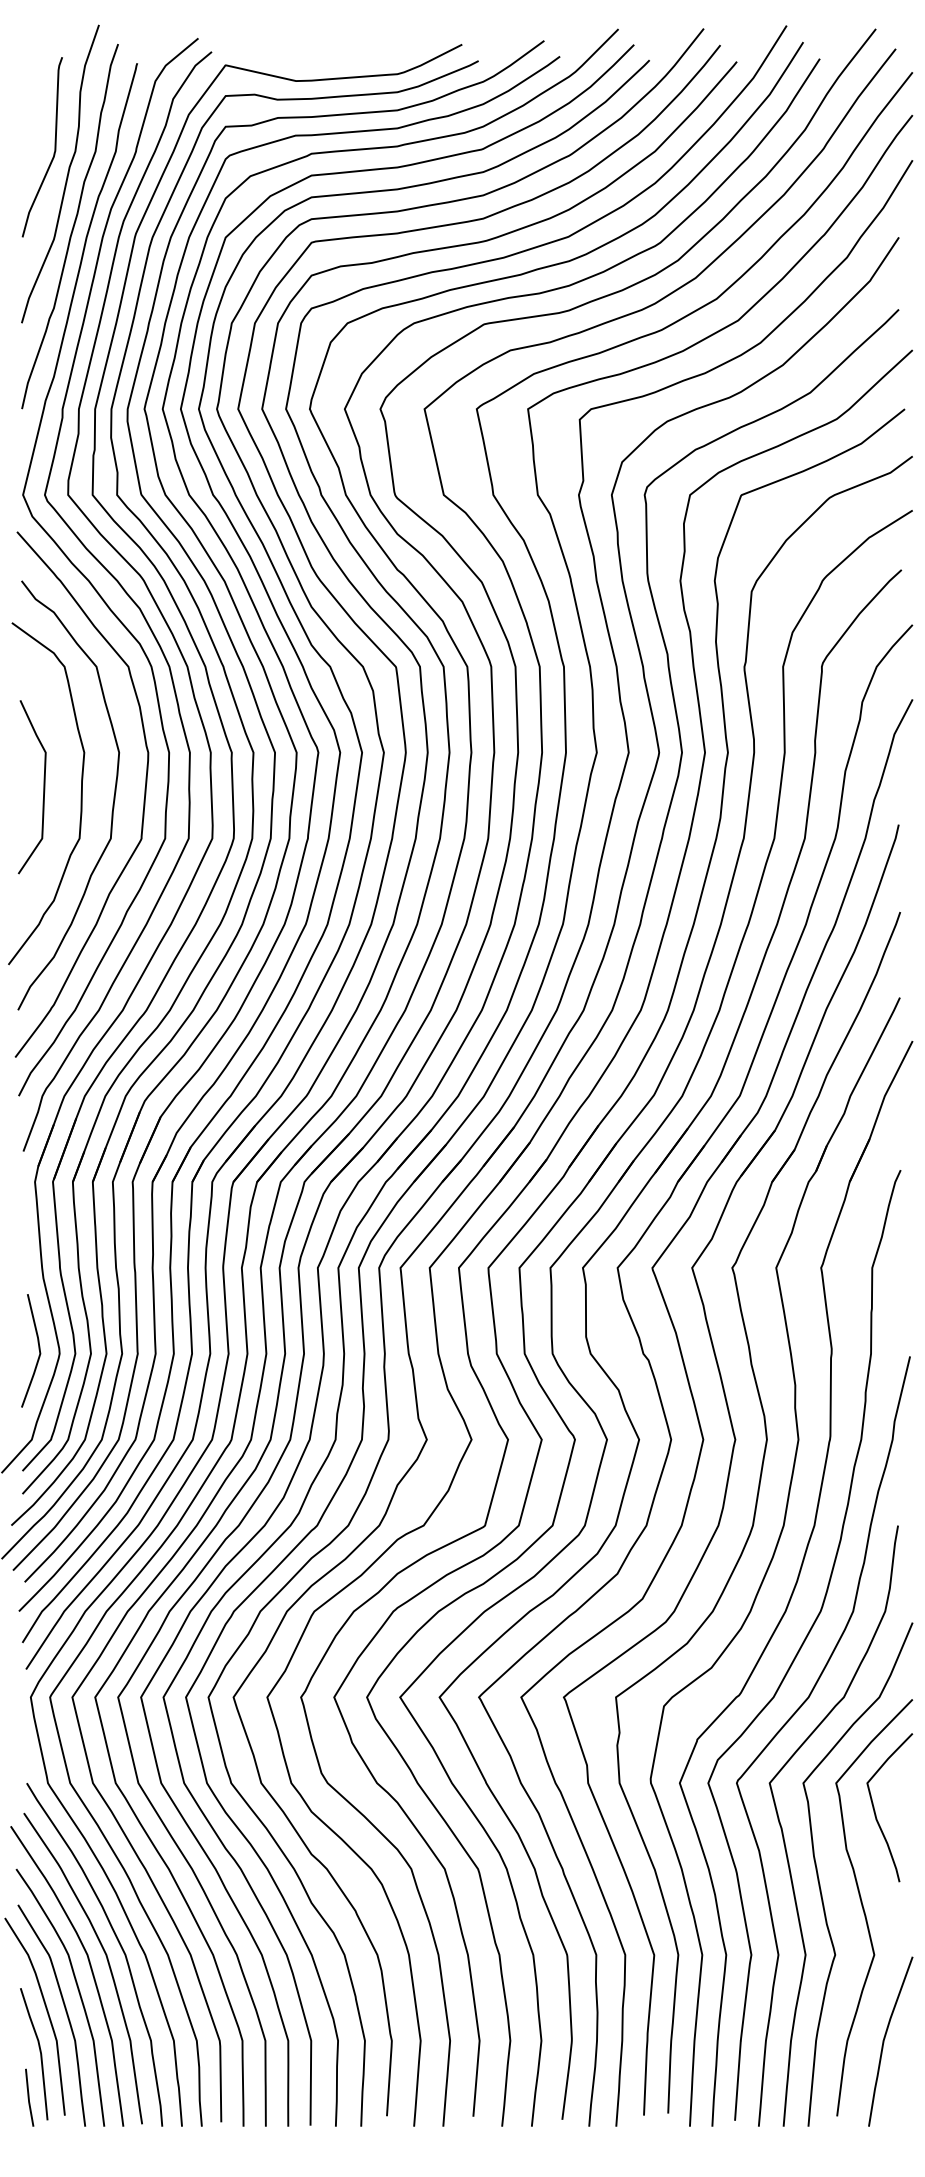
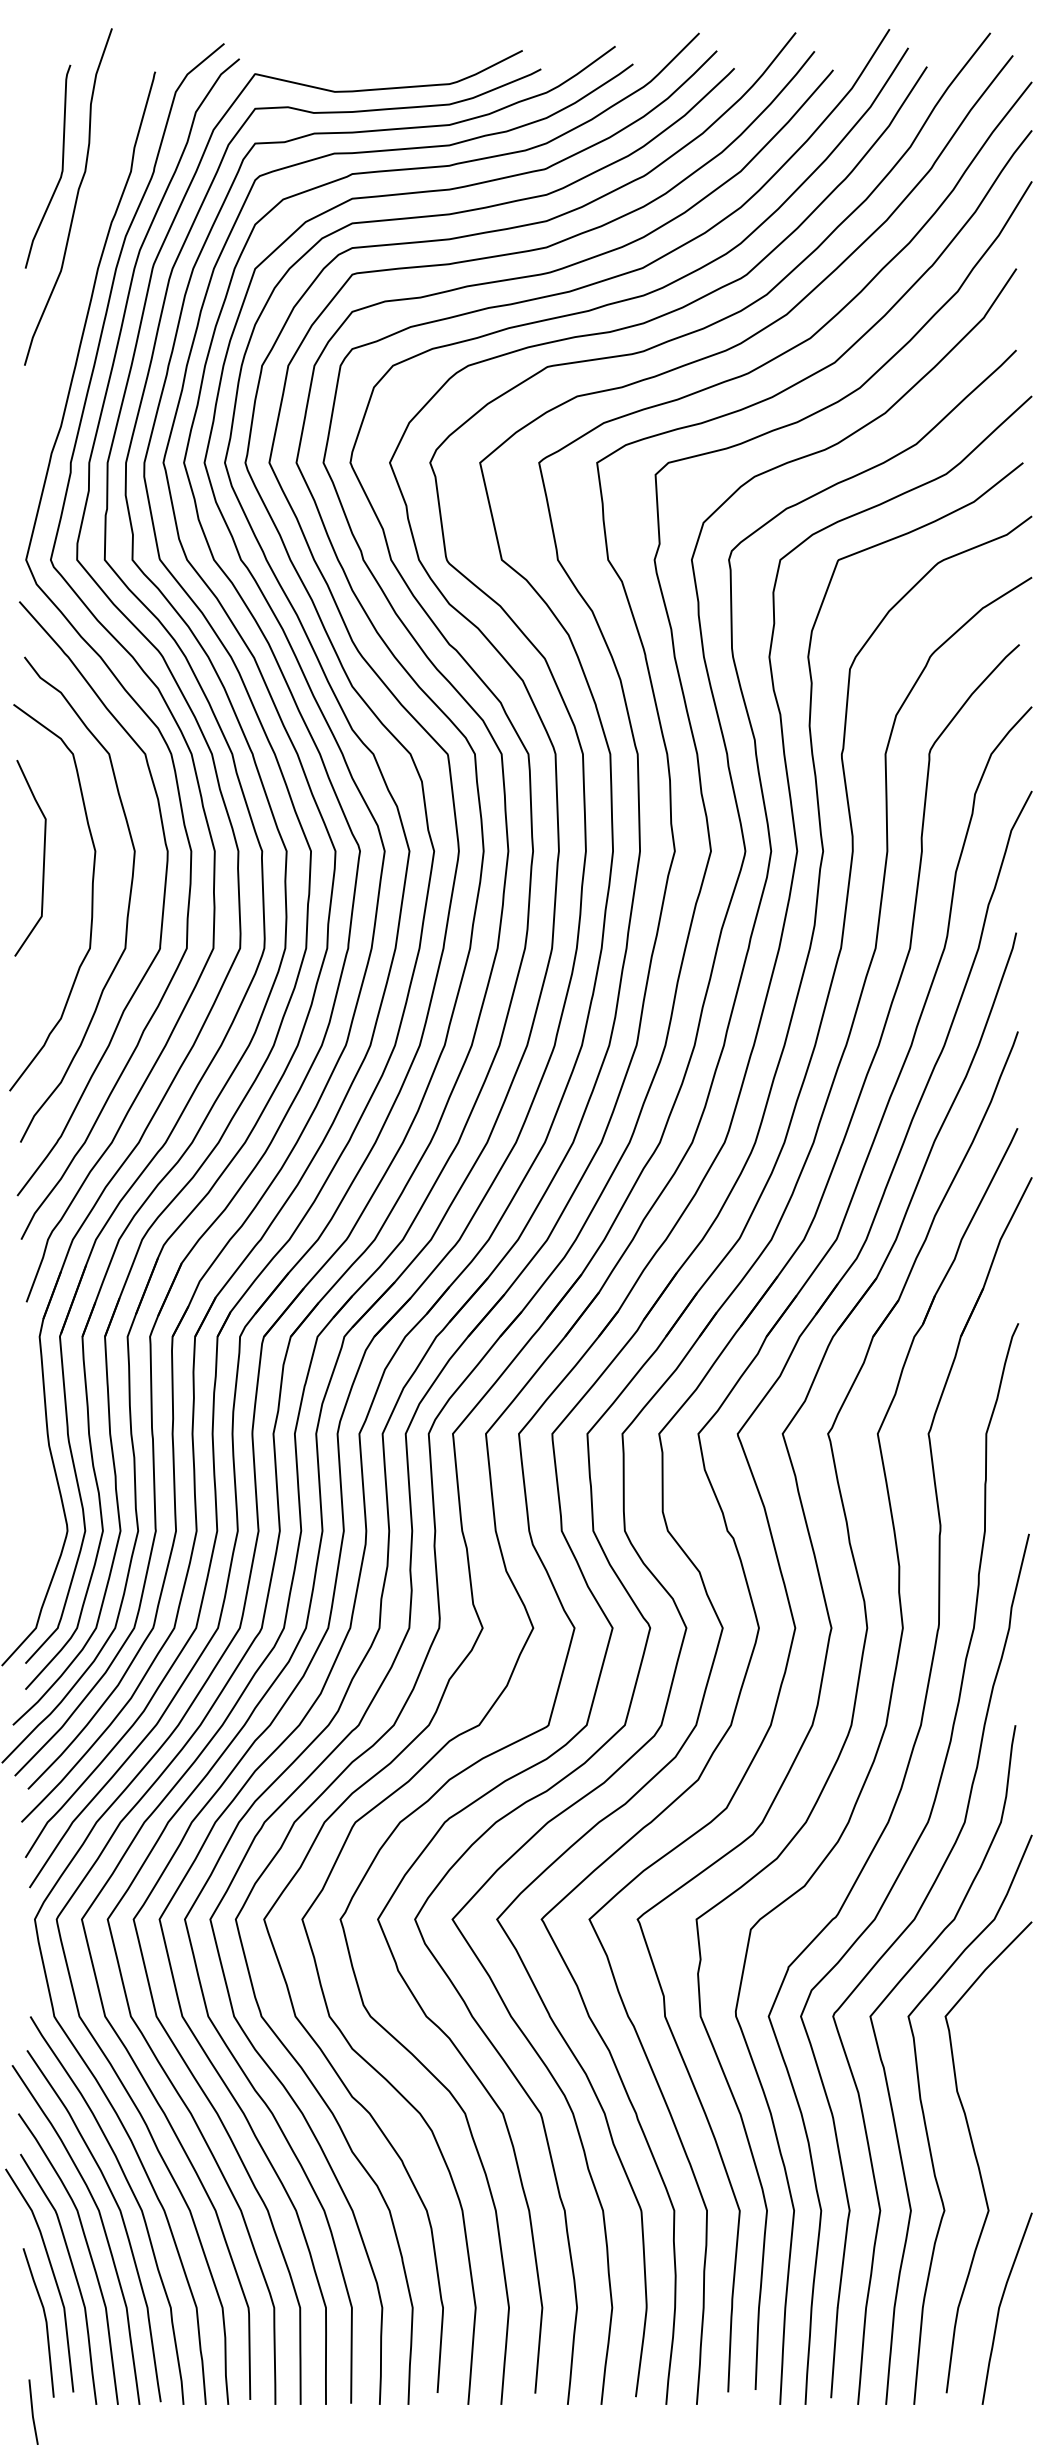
curve: (72, 228) -> (81, 258), removed
curve: (43, 787) -> (43, 858), moved
line: (38, 1348) -> (43, 1524), removed
curve: (875, 1809) -> (989, 2046), removed
line: (29, 2097) -> (33, 2411), moved

